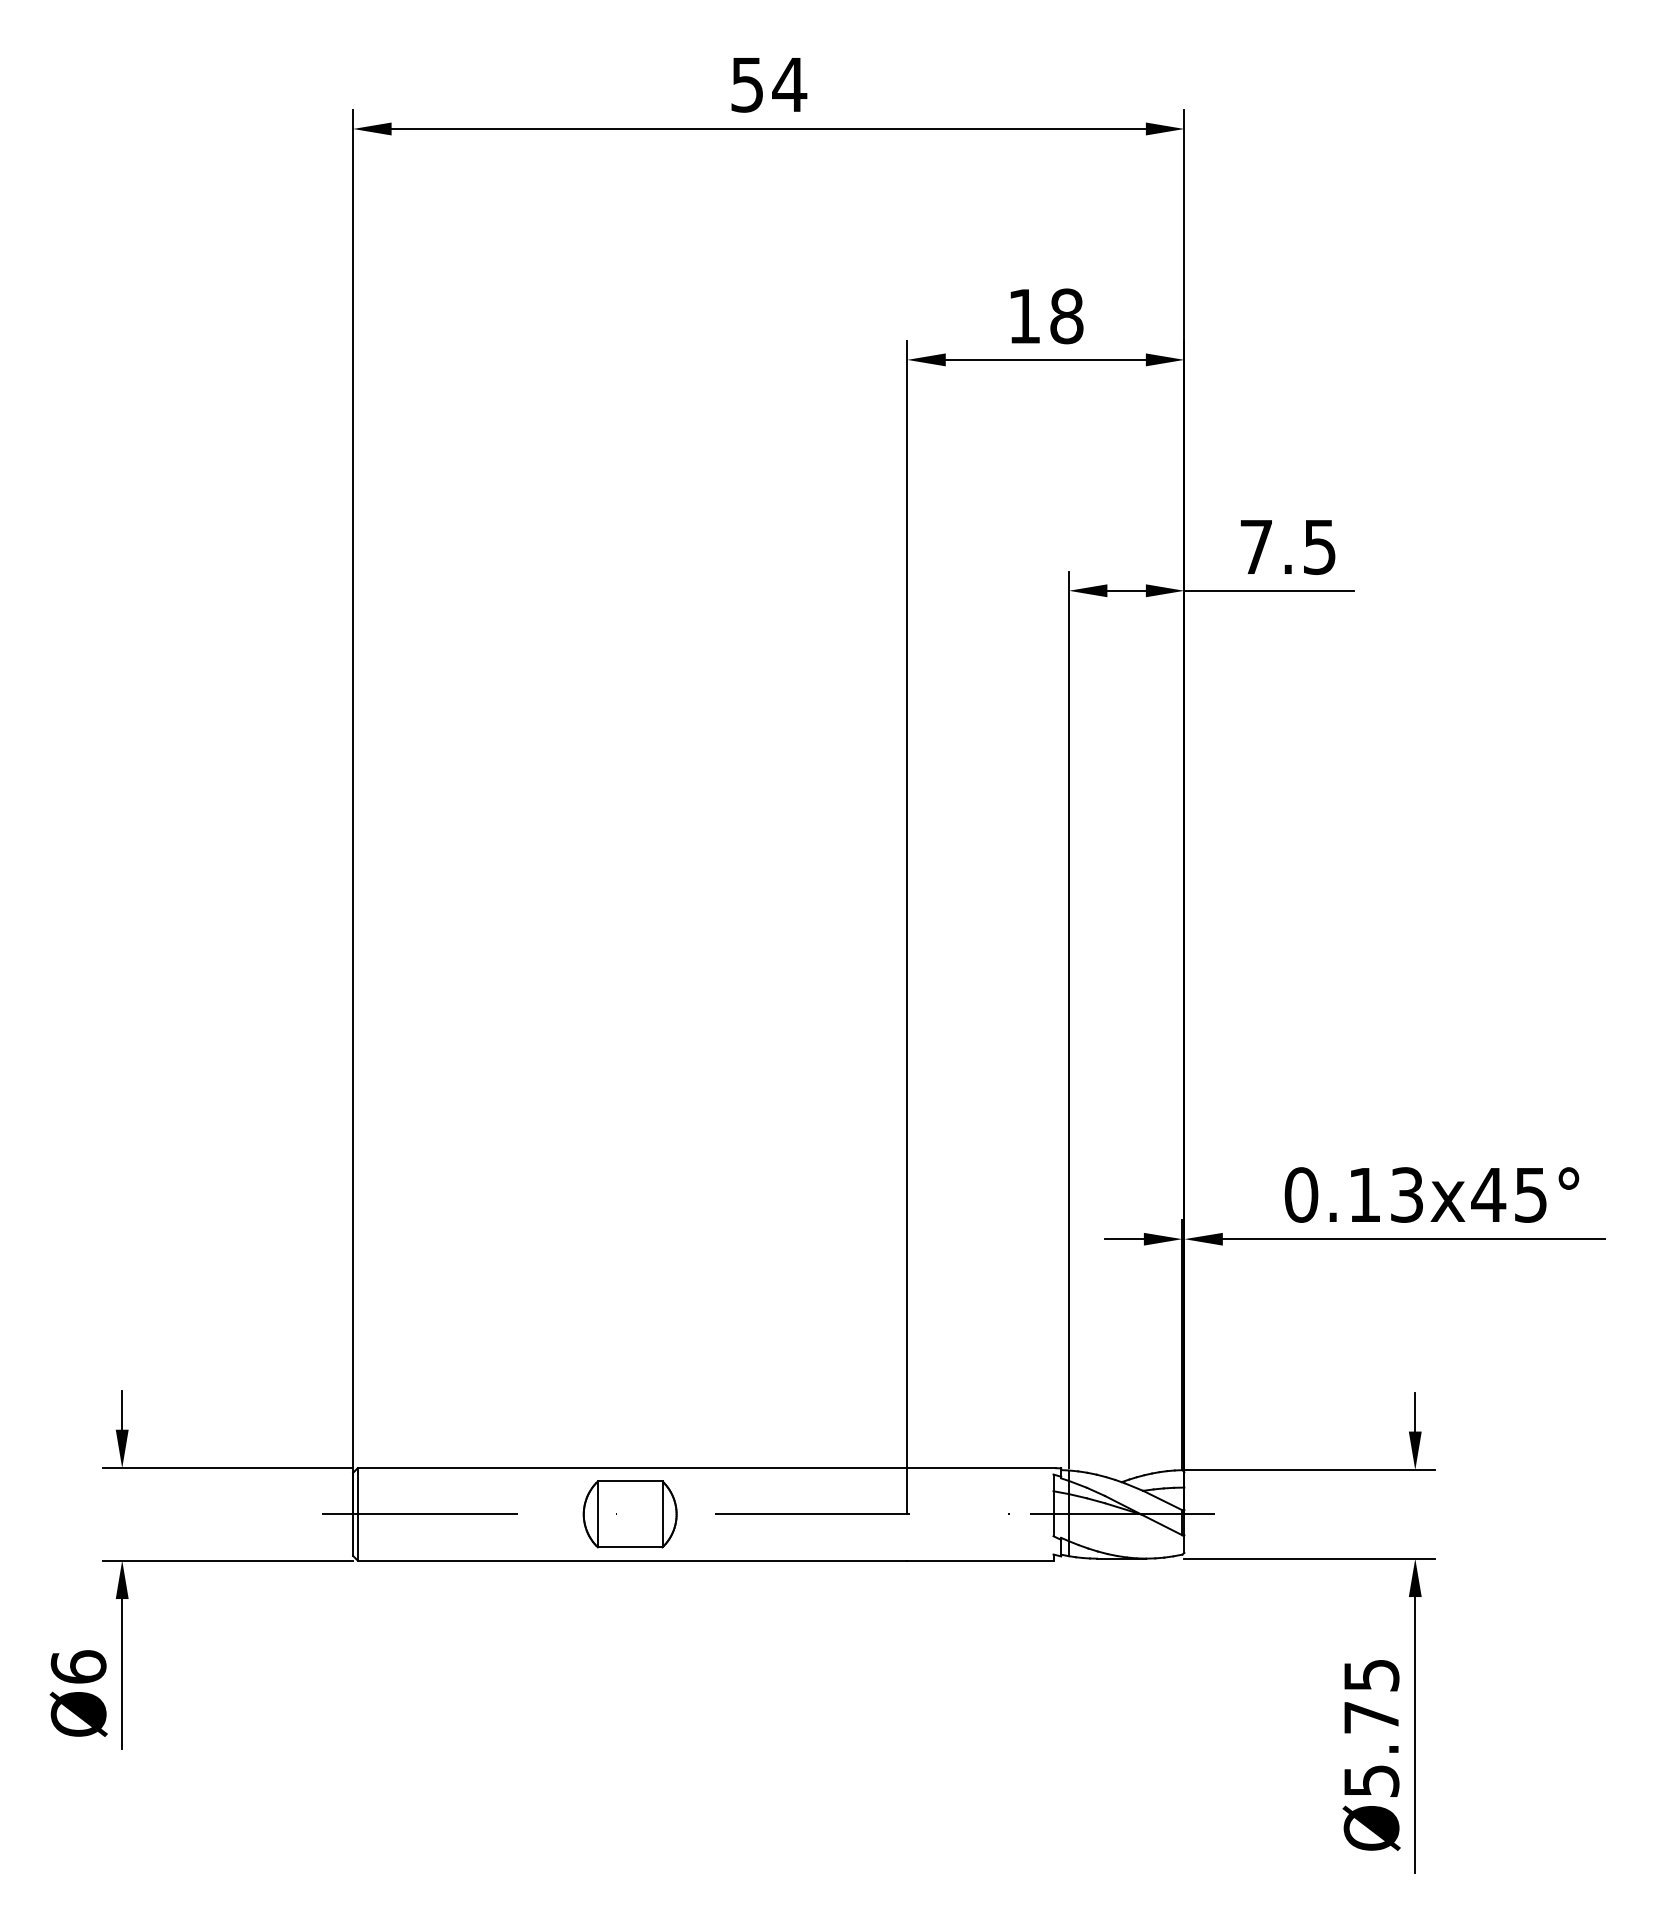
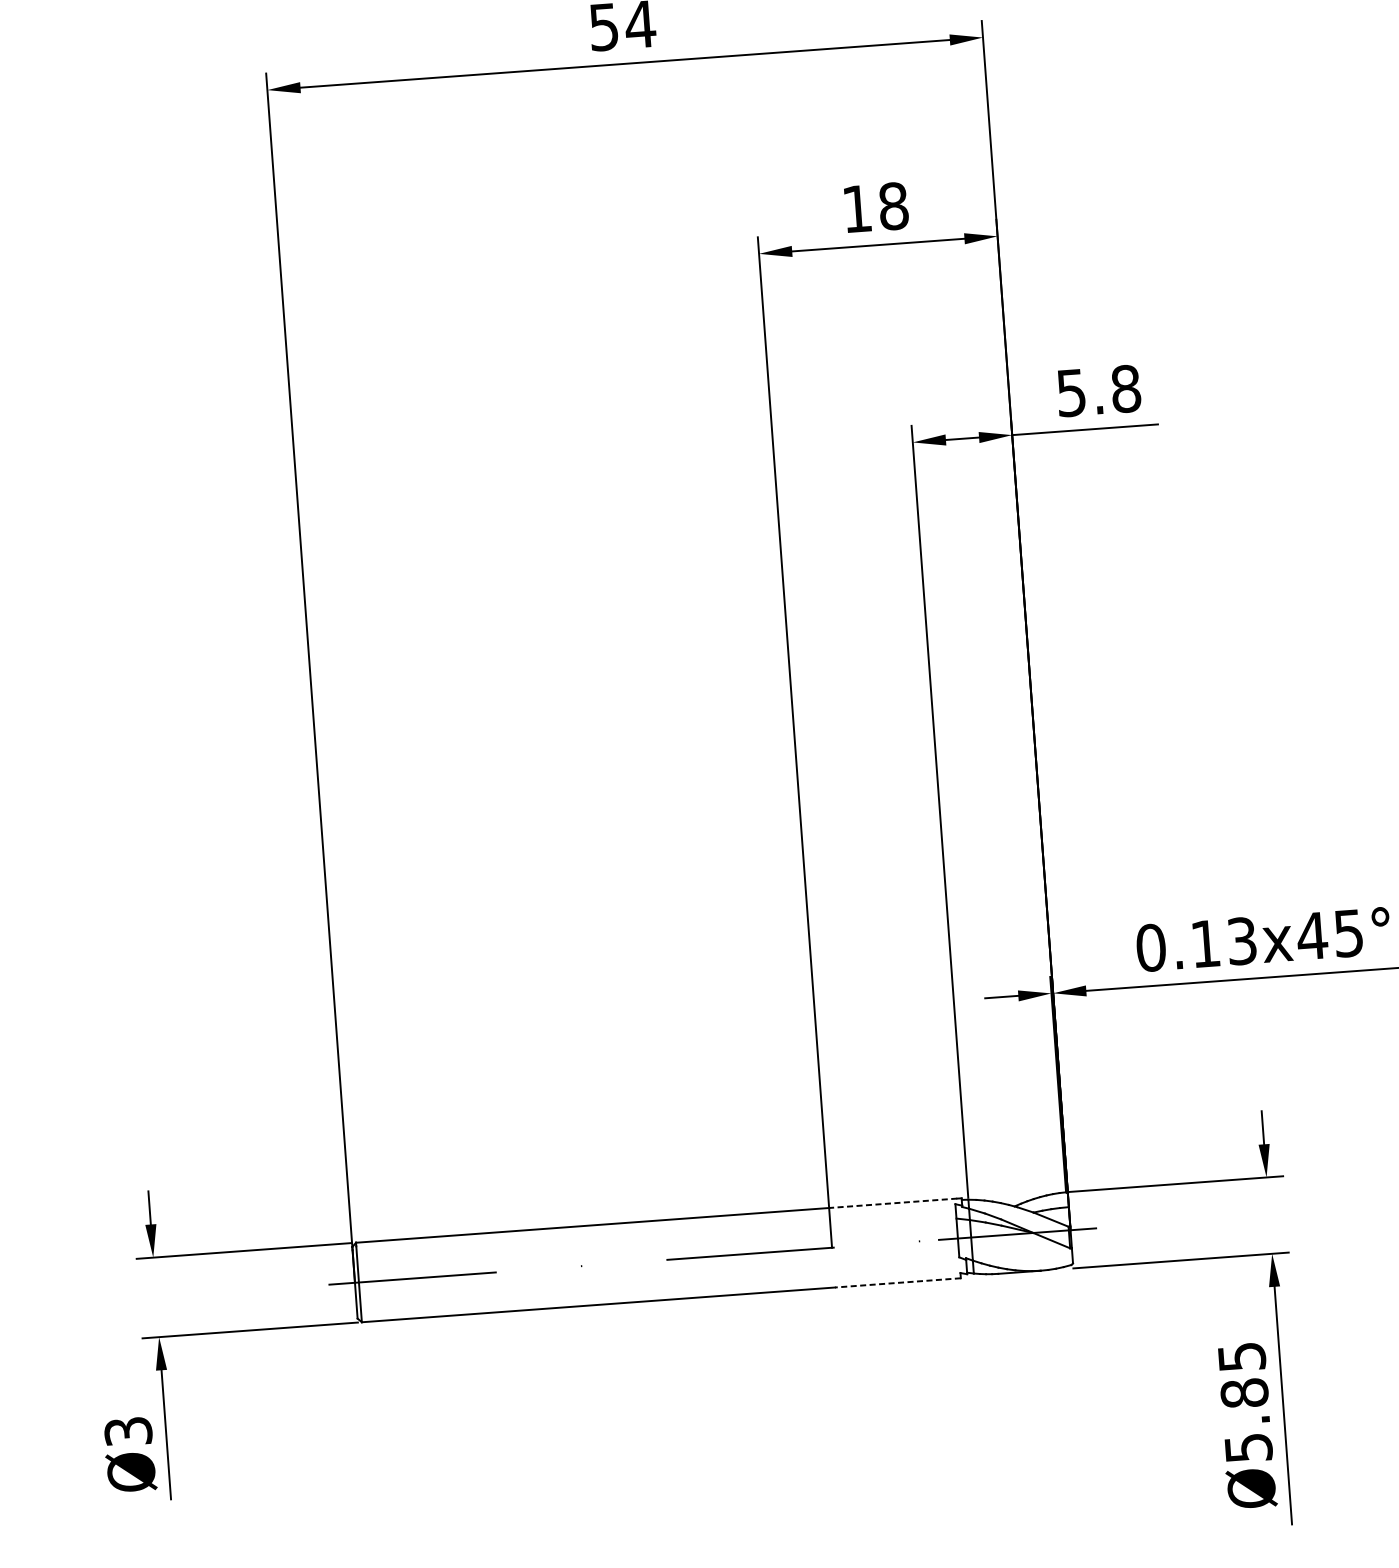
text: (1288, 546) -> (1099, 390), 7.5 -> 5.8
line: (981, 1468) -> (893, 1203), solid -> dashed
part: (629, 1514) -> (592, 1265), removed
line: (979, 1560) -> (897, 1282), solid -> dashed
text: (78, 1666) -> (128, 1431), Ø6 -> Ø3
text: (1371, 1717) -> (1244, 1393), Ø5.75 -> Ø5.85

